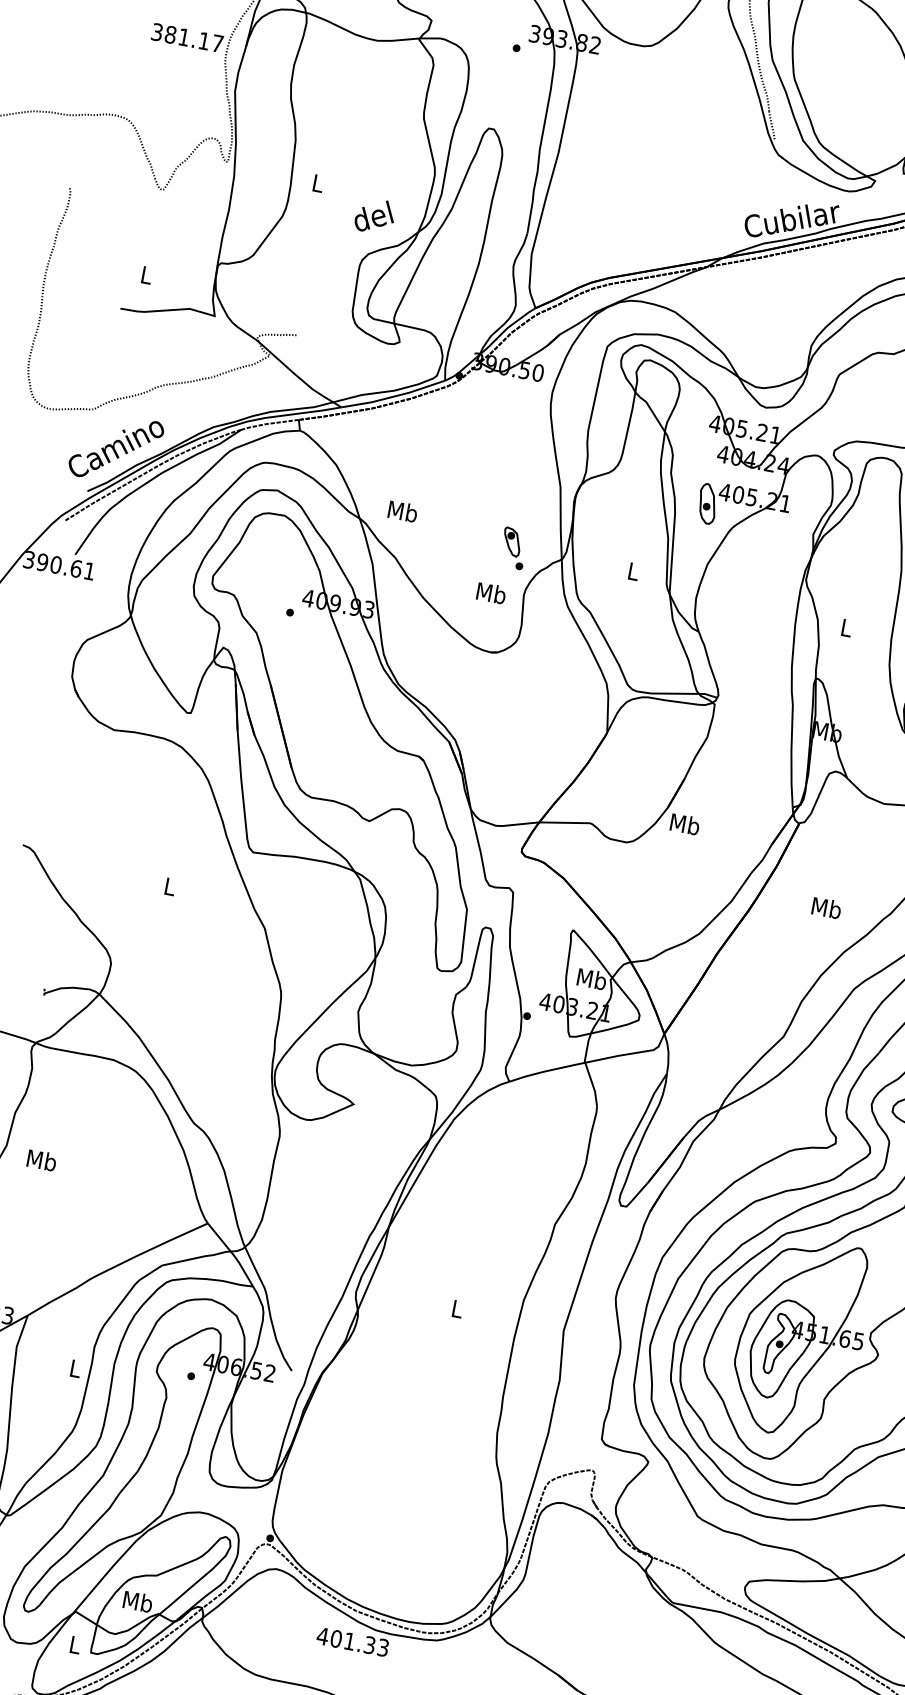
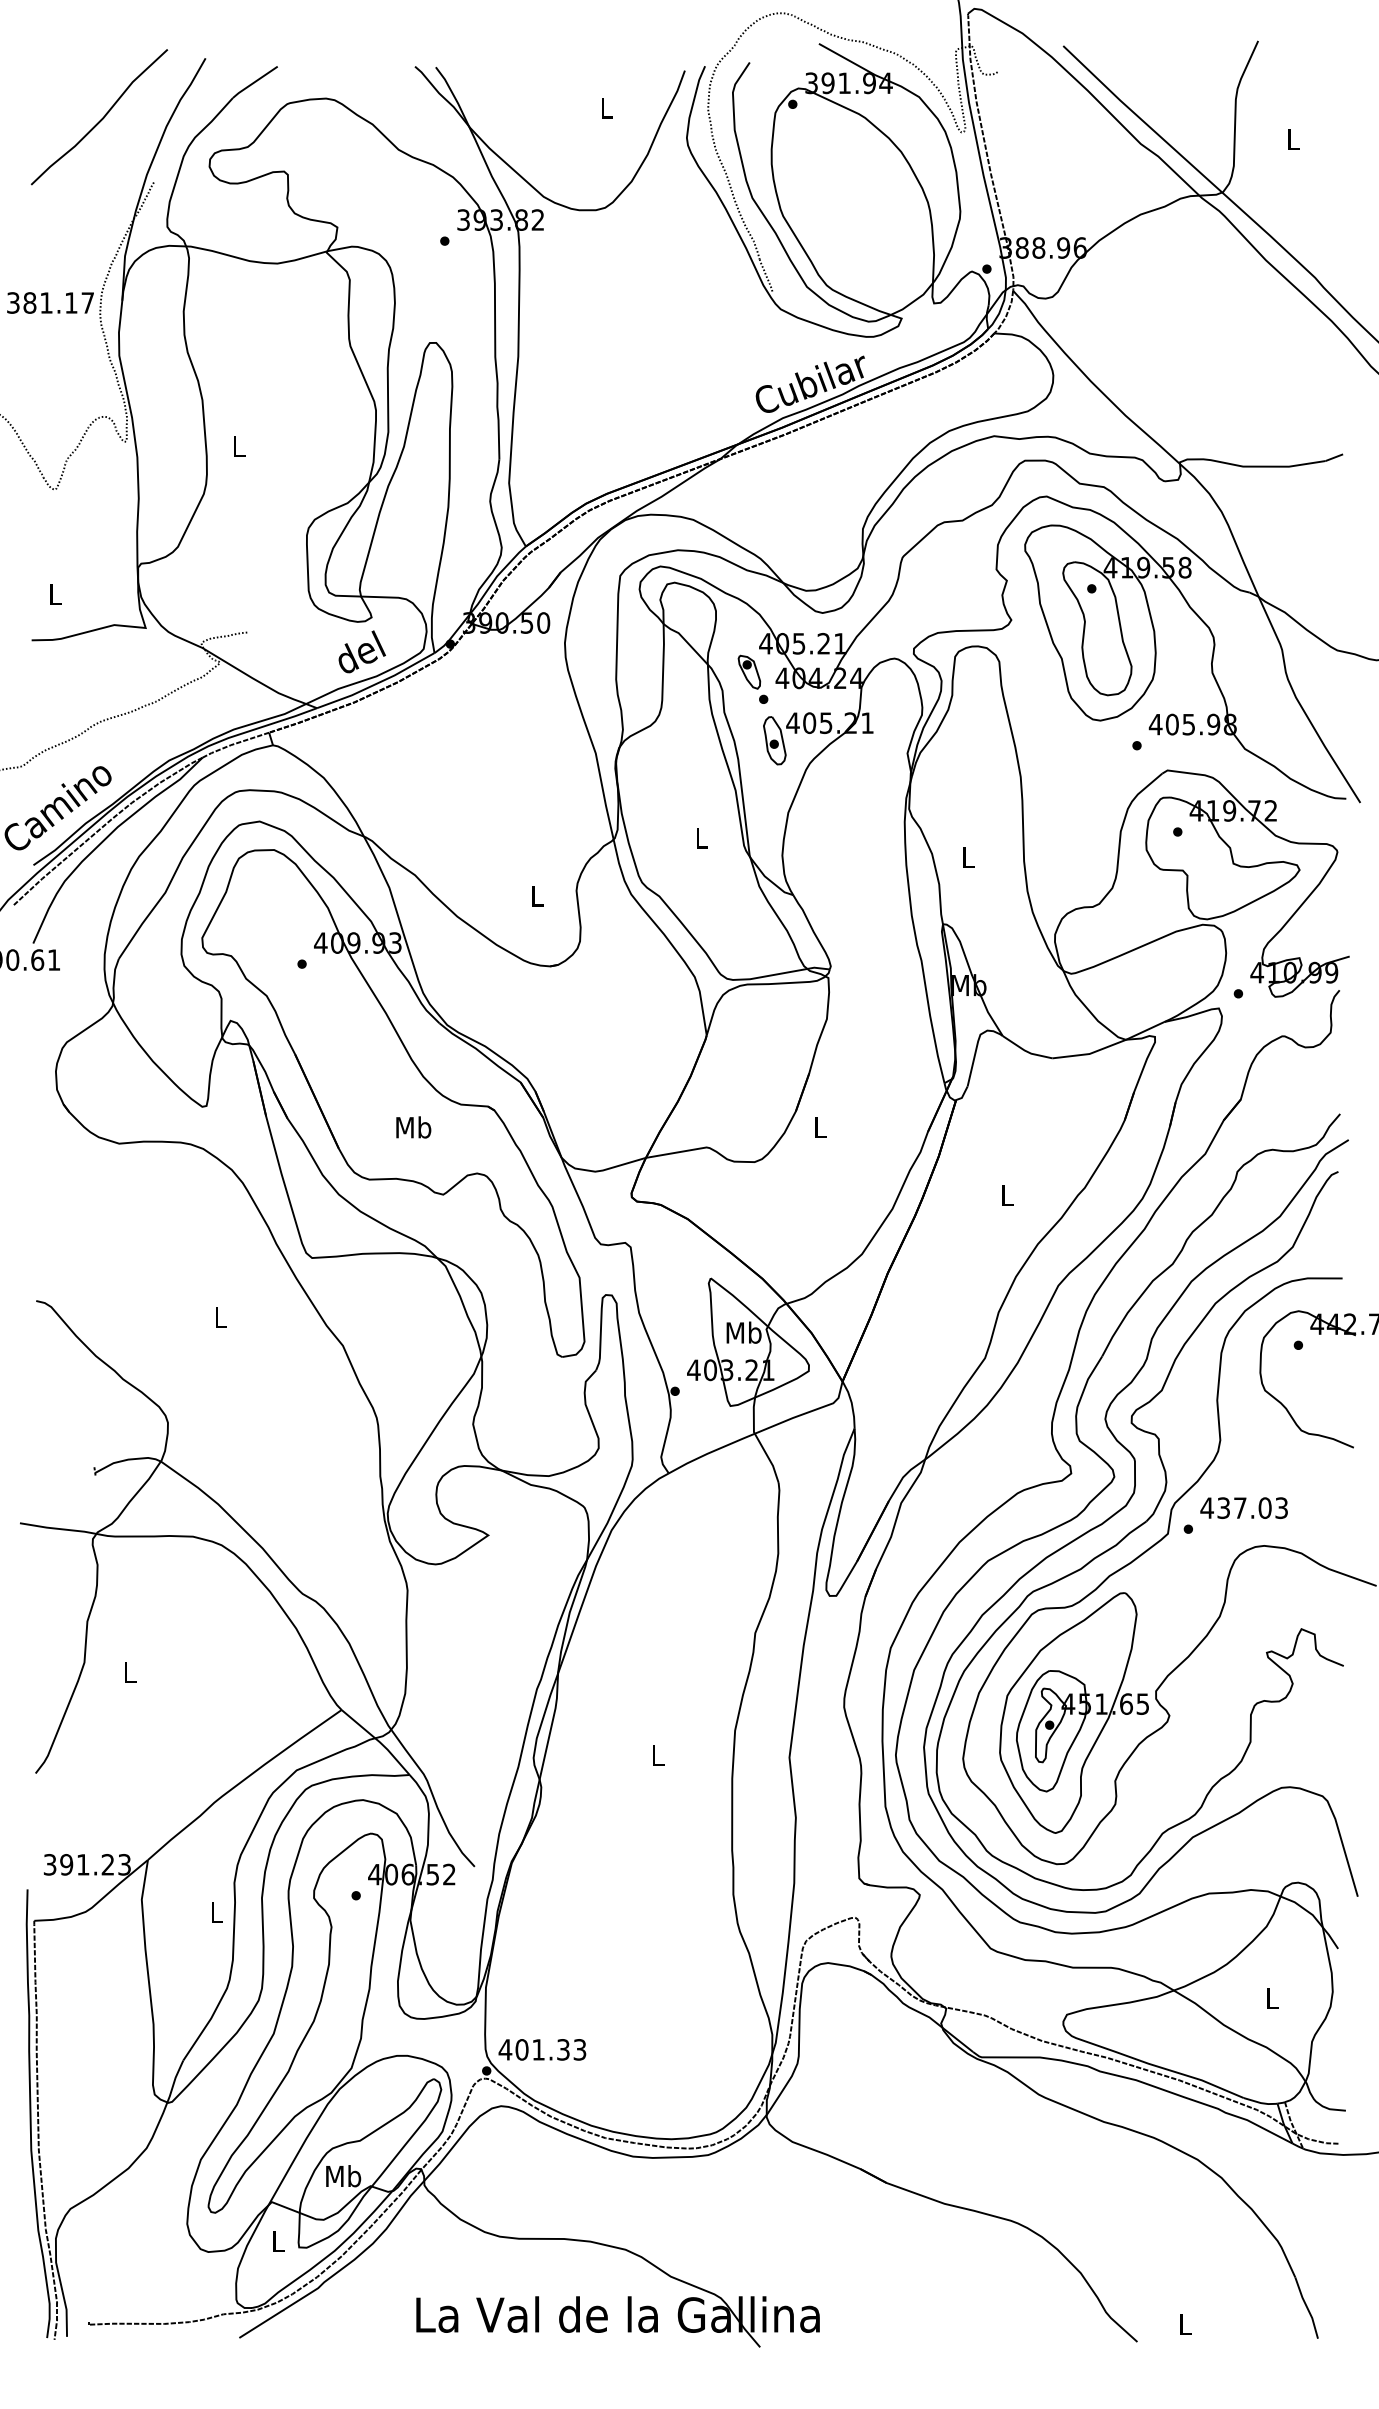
text: (374, 215) -> (361, 651), moved
text: (402, 511) -> (413, 1127), moved
part: (513, 547) -> (752, 678), moved
text: (491, 593) -> (537, 895), Mb -> L
text: (684, 824) -> (819, 1127), Mb -> L
text: (826, 908) -> (1007, 1195), Mb -> L
text: (41, 1160) -> (129, 1672), Mb -> L
text: (352, 1641) -> (542, 2049), moved

